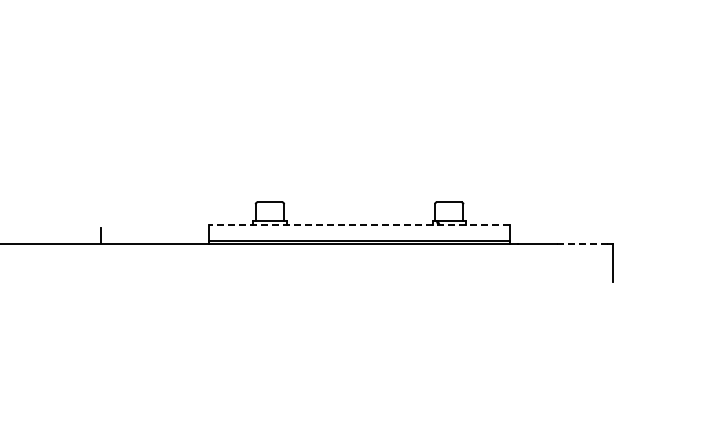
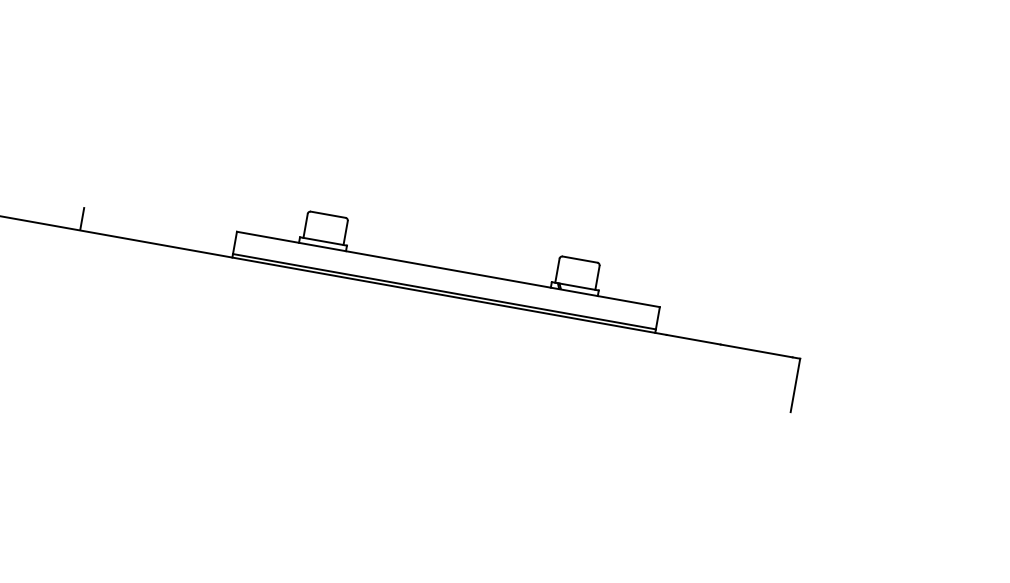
line: (359, 225) -> (448, 269), dashed -> solid
line: (582, 243) -> (757, 350), dashed -> solid

